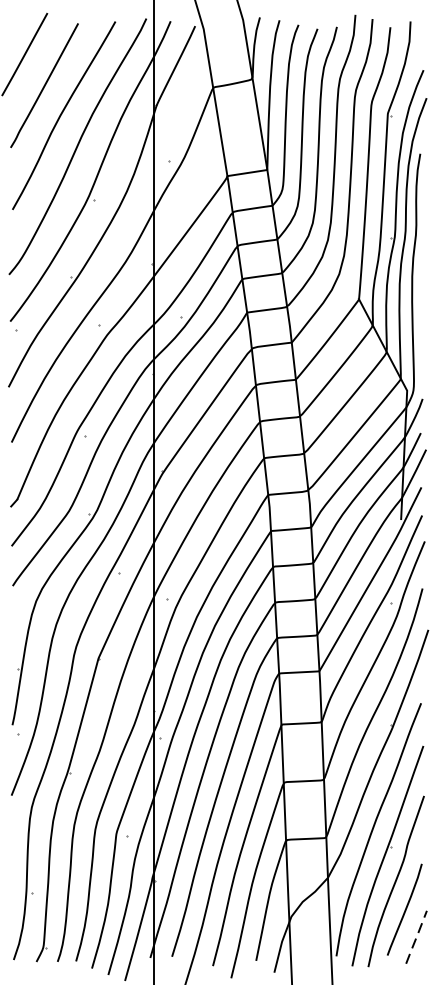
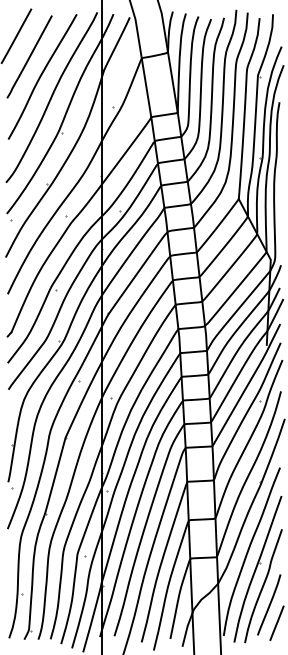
line: (417, 937) -> (277, 623), dashed -> solid

